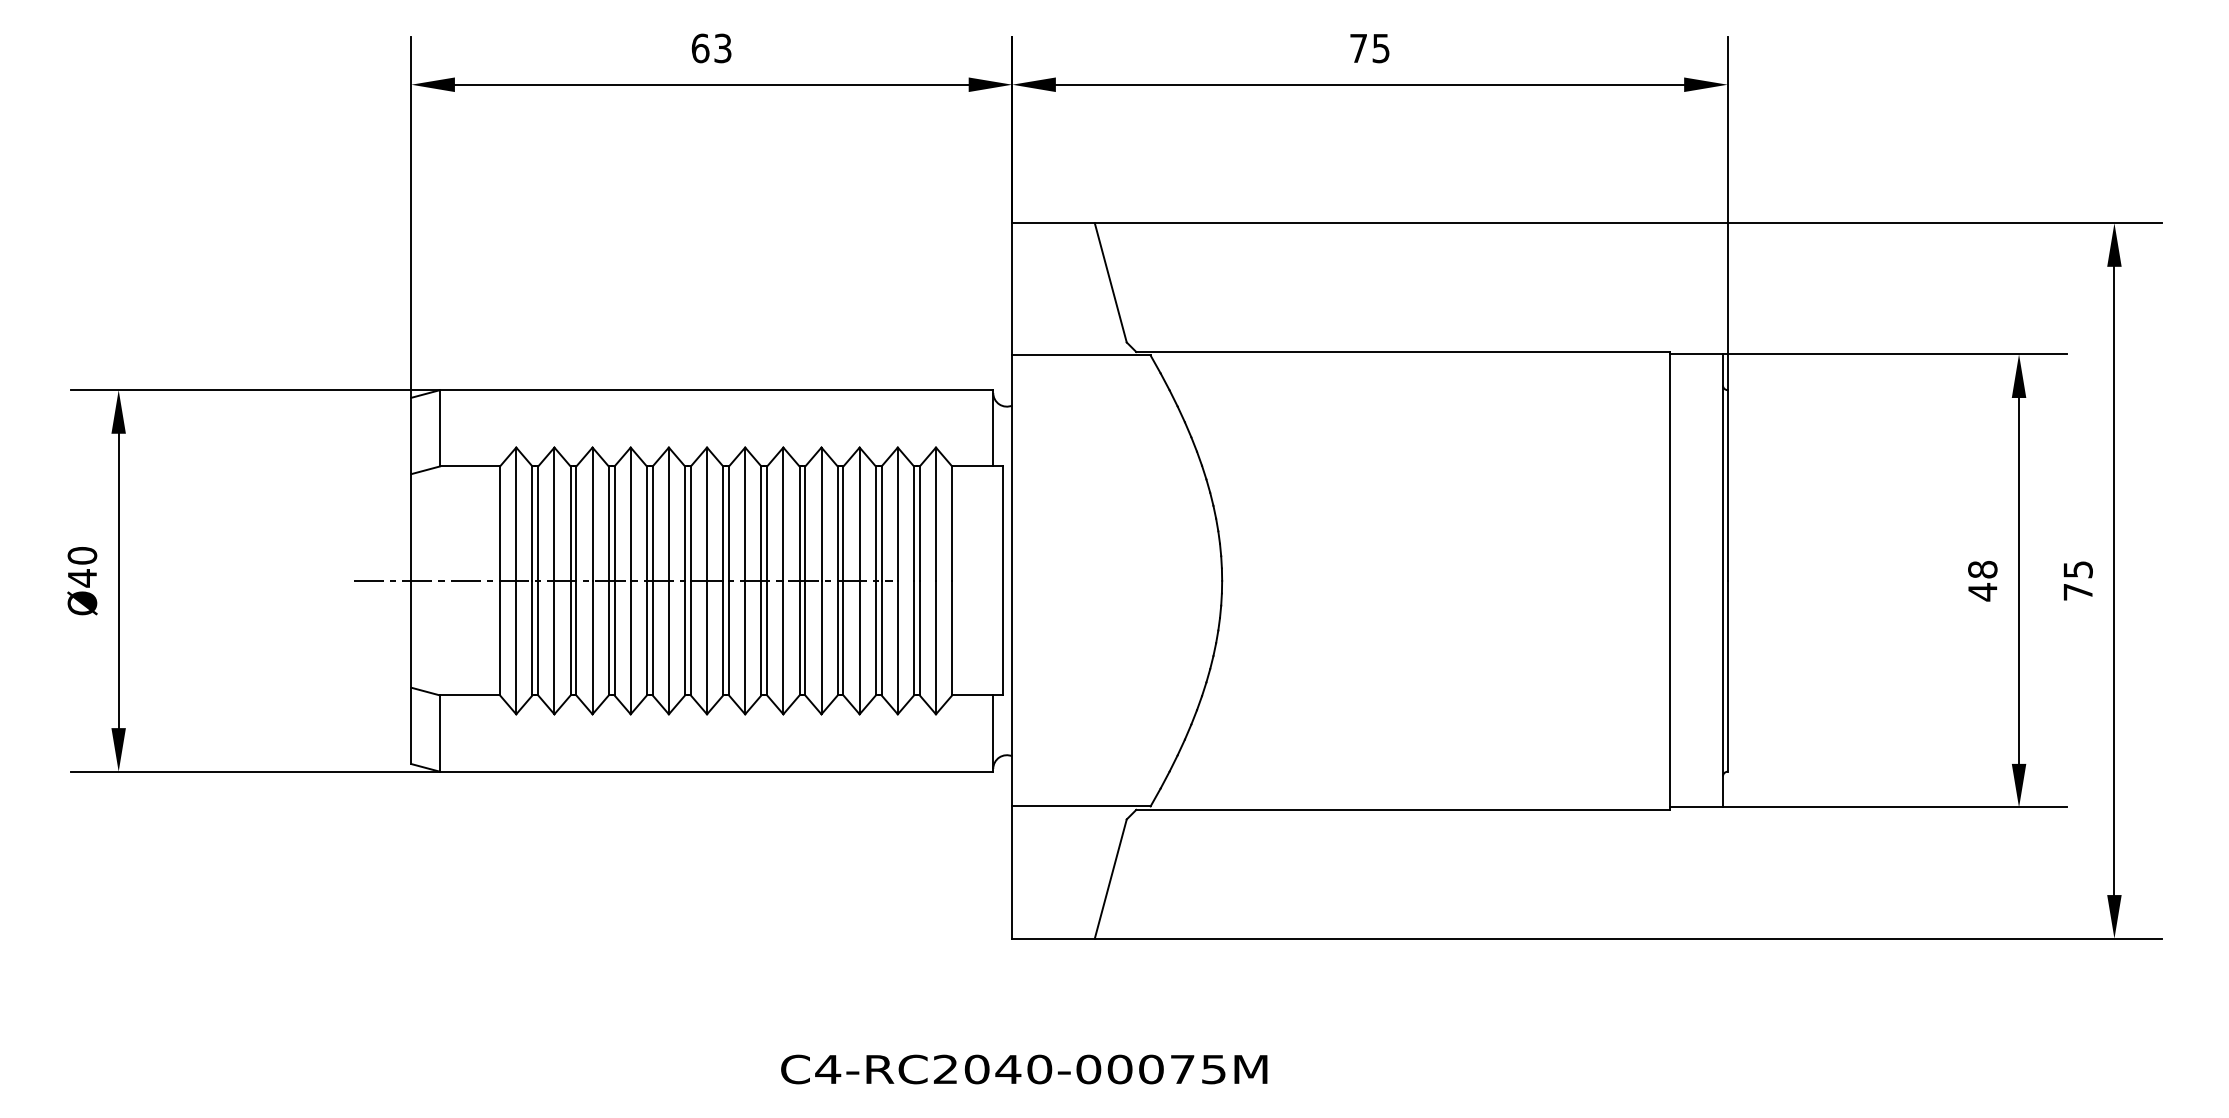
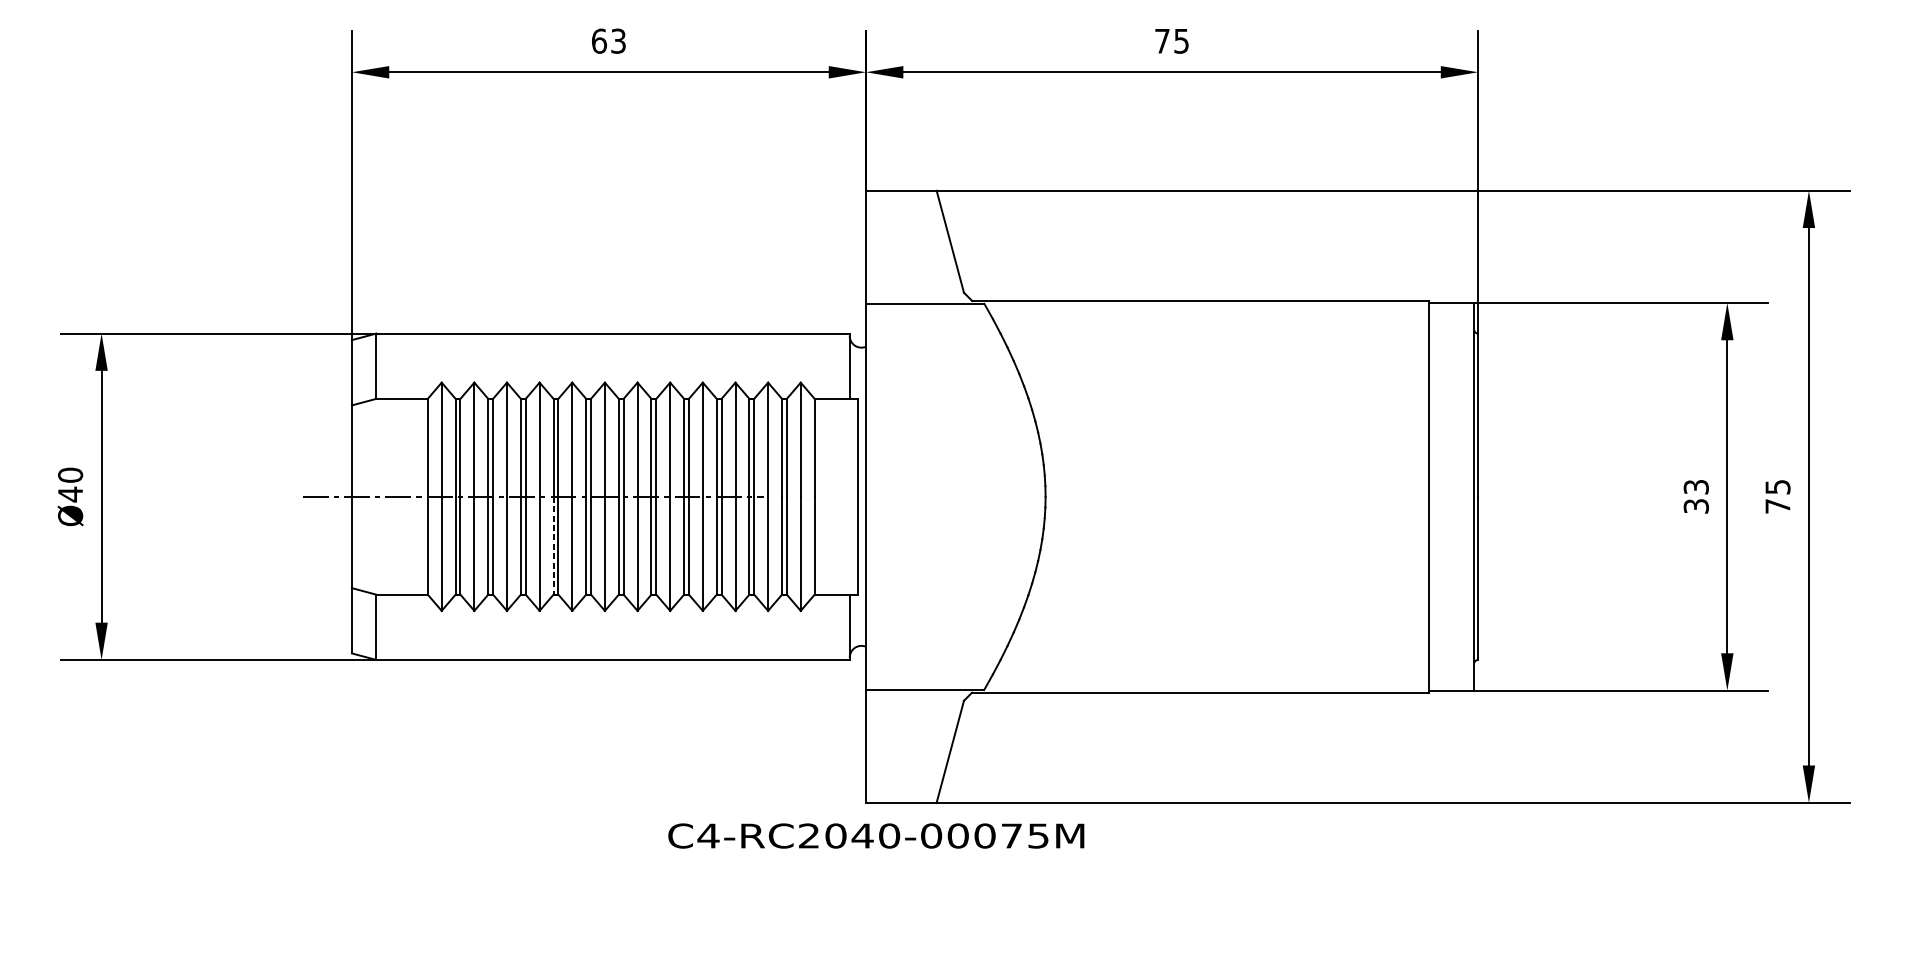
text: (1982, 581) -> (1696, 497), 48 -> 33
line: (646, 638) -> (553, 546), solid -> dashed
text: (1024, 1069) -> (876, 836), moved

